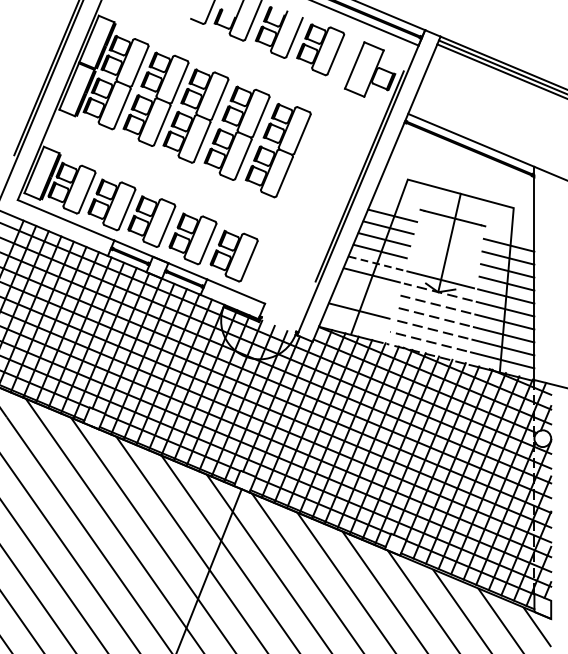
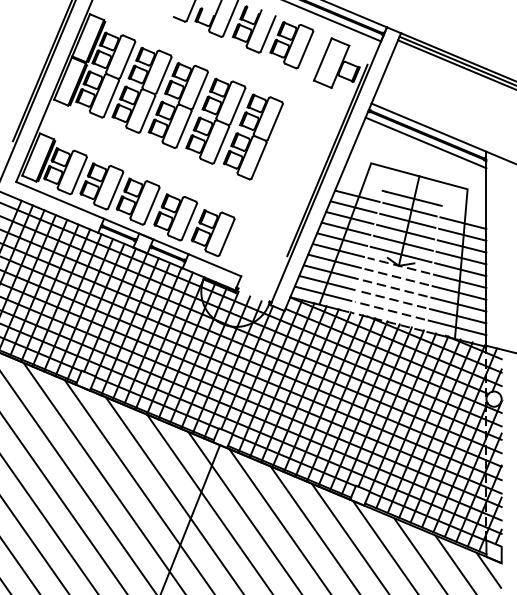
line: (467, 156) -> (425, 142), added
line: (449, 230) -> (409, 209), added
line: (447, 242) -> (407, 220), added
line: (445, 254) -> (405, 231), added
line: (376, 263) -> (342, 239), dashed -> solid
line: (442, 266) -> (402, 242), added
line: (367, 286) -> (334, 260), added
line: (363, 298) -> (330, 271), added
line: (355, 322) -> (323, 293), added

